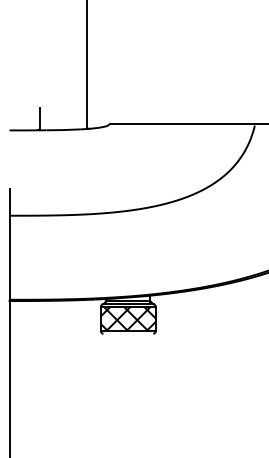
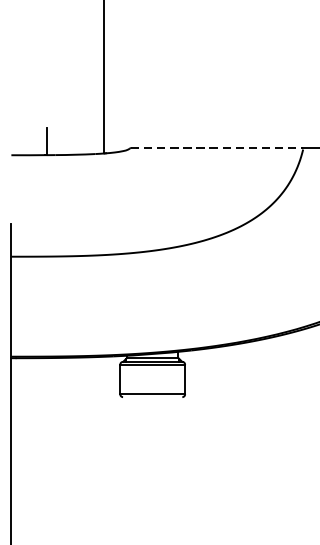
line: (182, 124) -> (217, 148), solid -> dashed
hatch: (128, 318) -> (152, 378), removed

